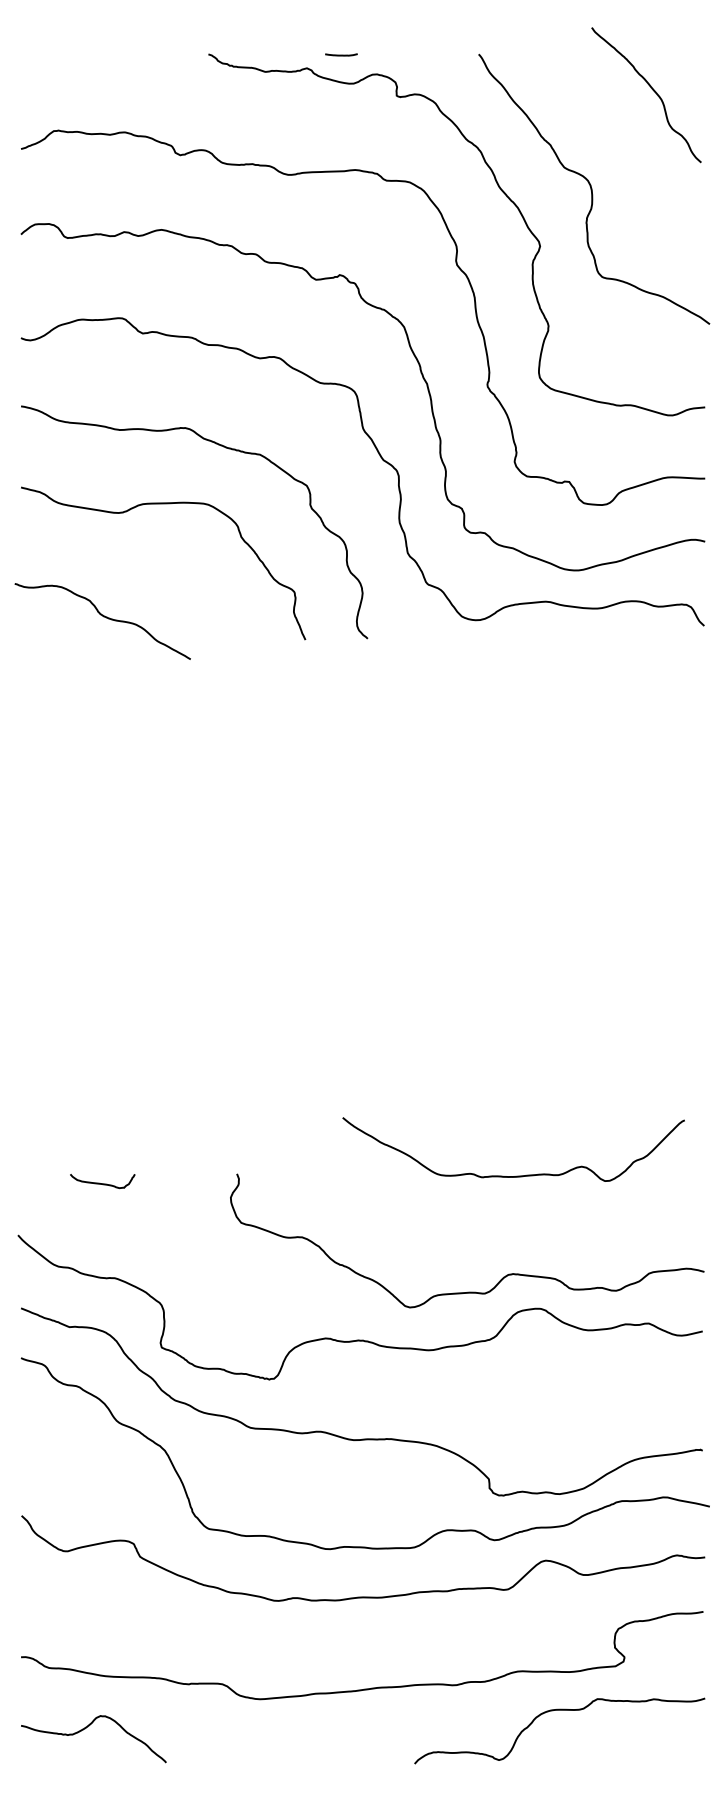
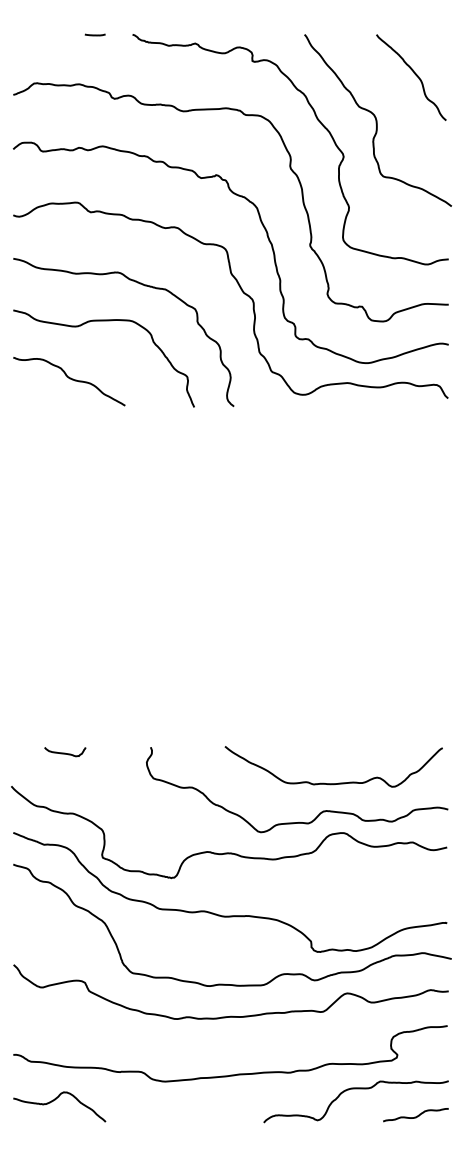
line: (340, 54) -> (94, 34), moved
curve: (651, 90) -> (414, 74), moved
curve: (103, 618) -> (69, 379), moved
curve: (520, 1174) -> (338, 782), moved
curve: (652, 1754) -> (415, 1116), added

